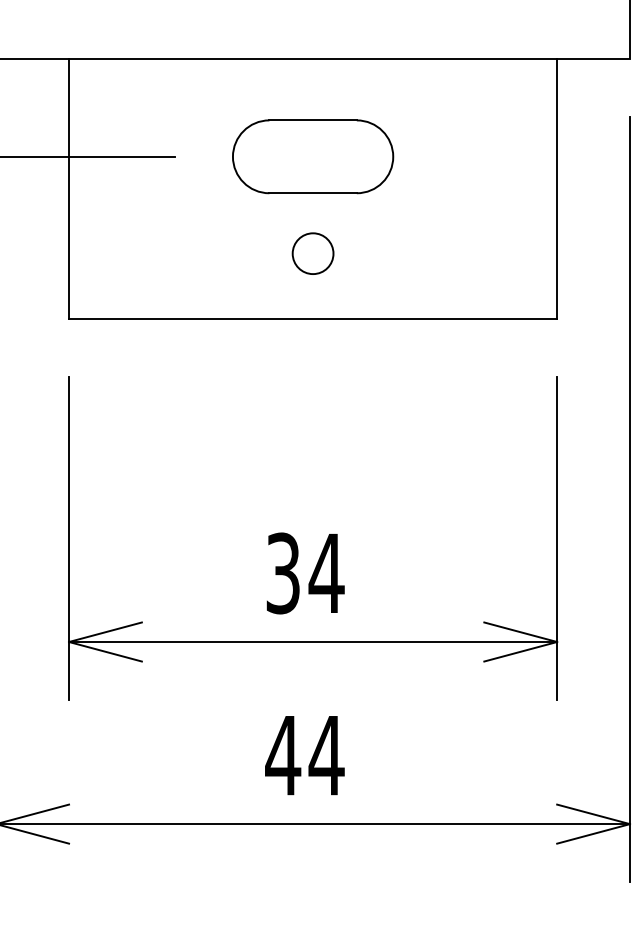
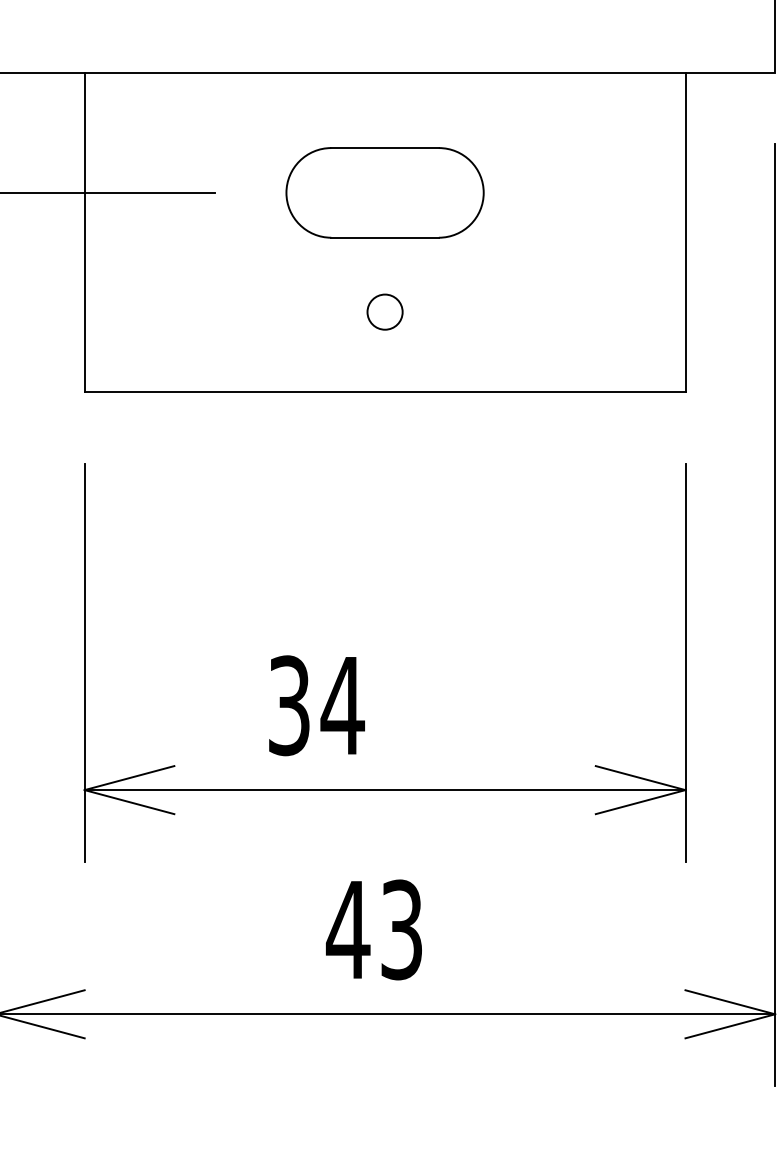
circle: (312, 253) -> (384, 312), size x0.7
text: (305, 573) -> (316, 705), moved
text: (326, 755) -> (401, 929), 44 -> 43

